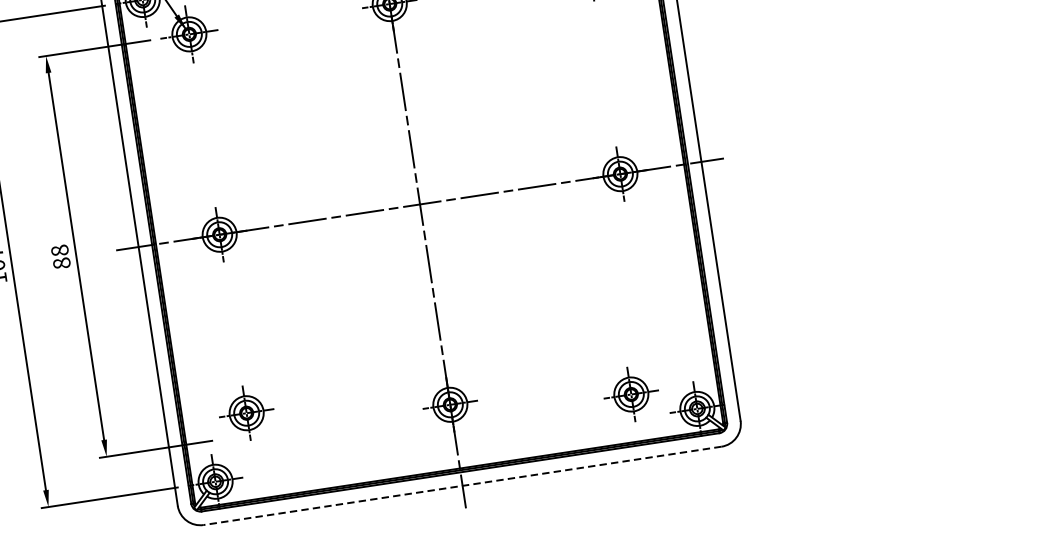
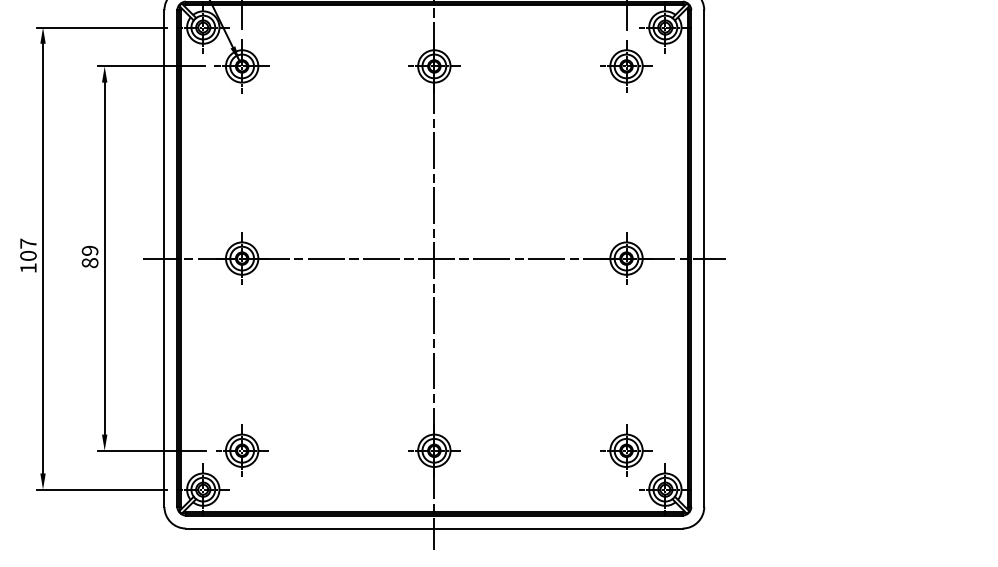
text: (60, 250) -> (90, 250), 88 -> 89
part: (631, 394) -> (626, 450), moved
part: (246, 412) -> (242, 450), moved
line: (461, 485) -> (433, 528), dashed -> solid

